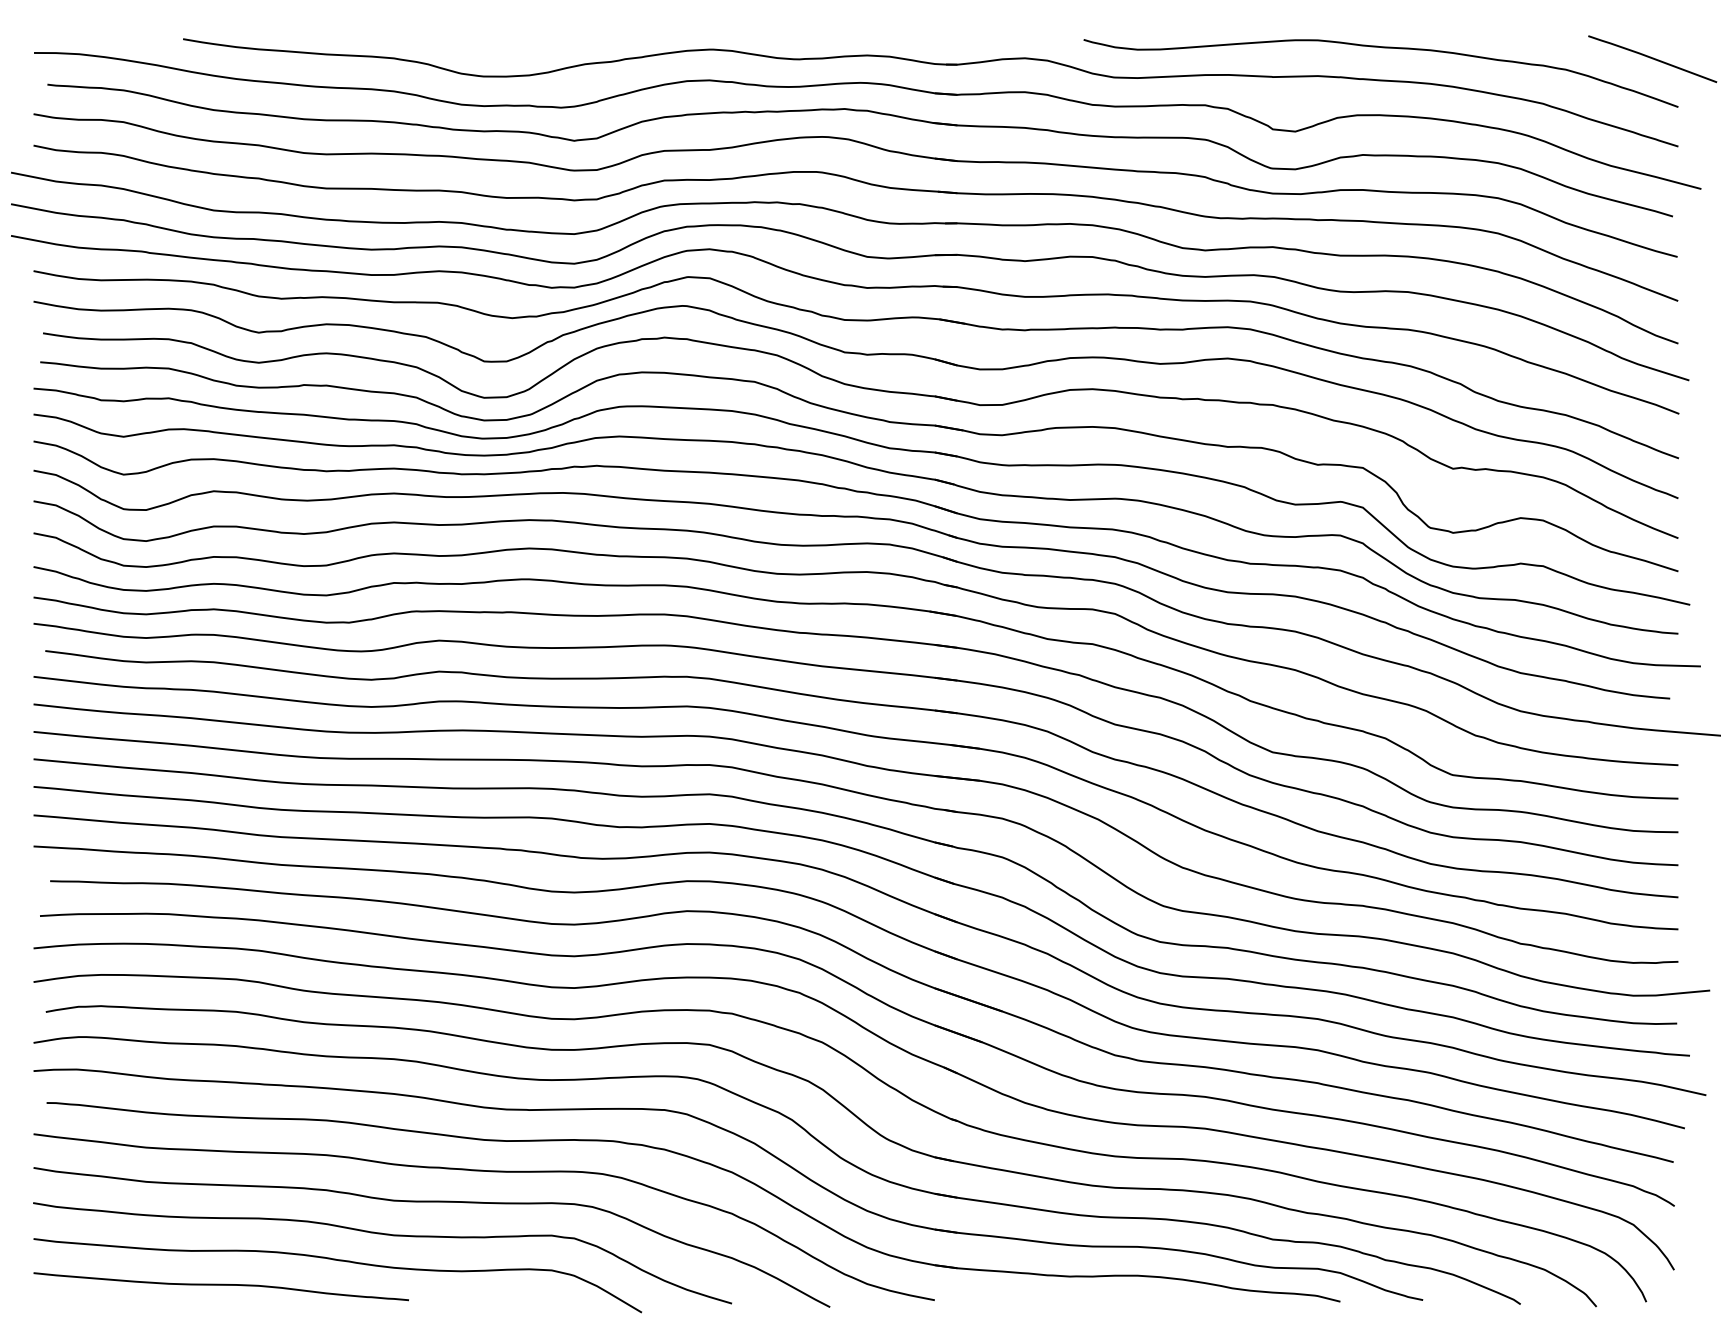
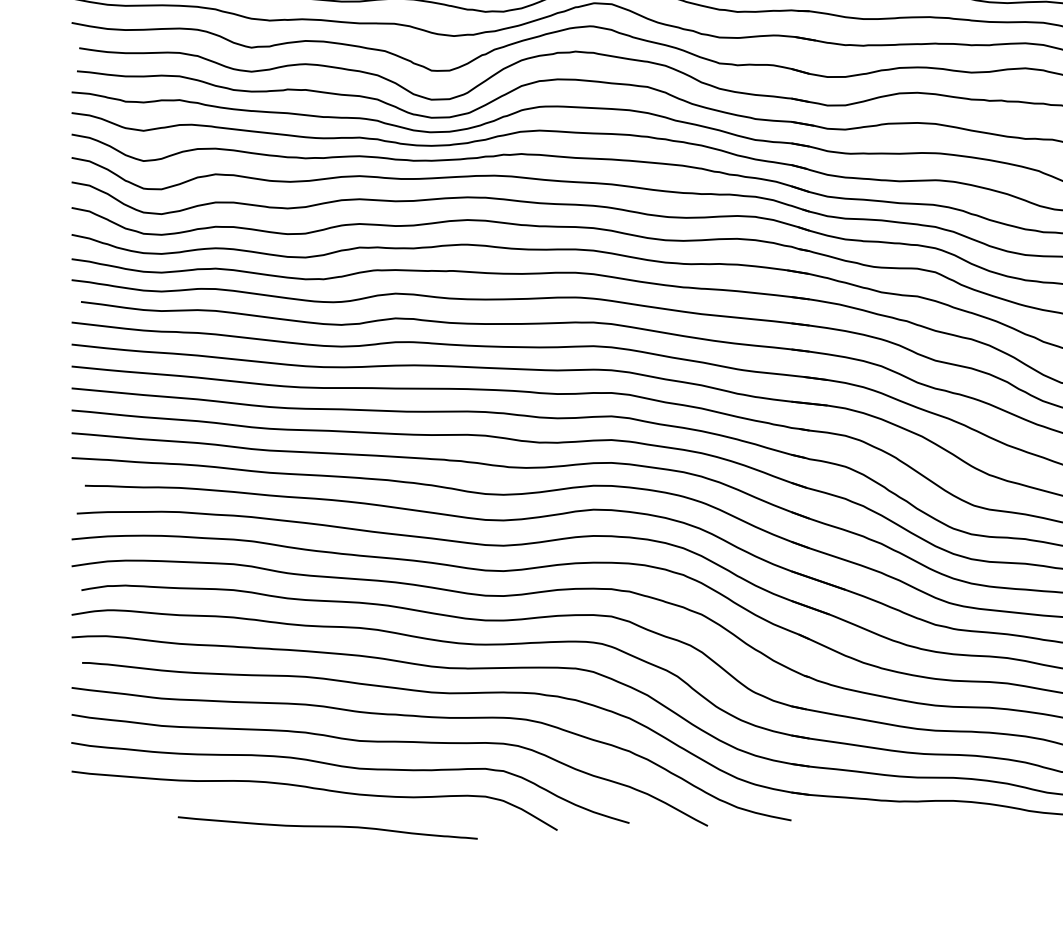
curve: (220, 1285) -> (327, 827), moved

